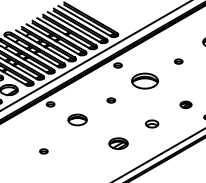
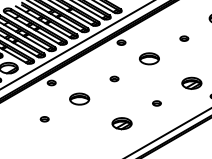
part: (144, 80) -> (148, 58), size x0.71
part: (185, 104) -> (191, 83), size x1.67
part: (152, 124) -> (157, 103), size x0.62
part: (43, 151) -> (44, 119), moved

